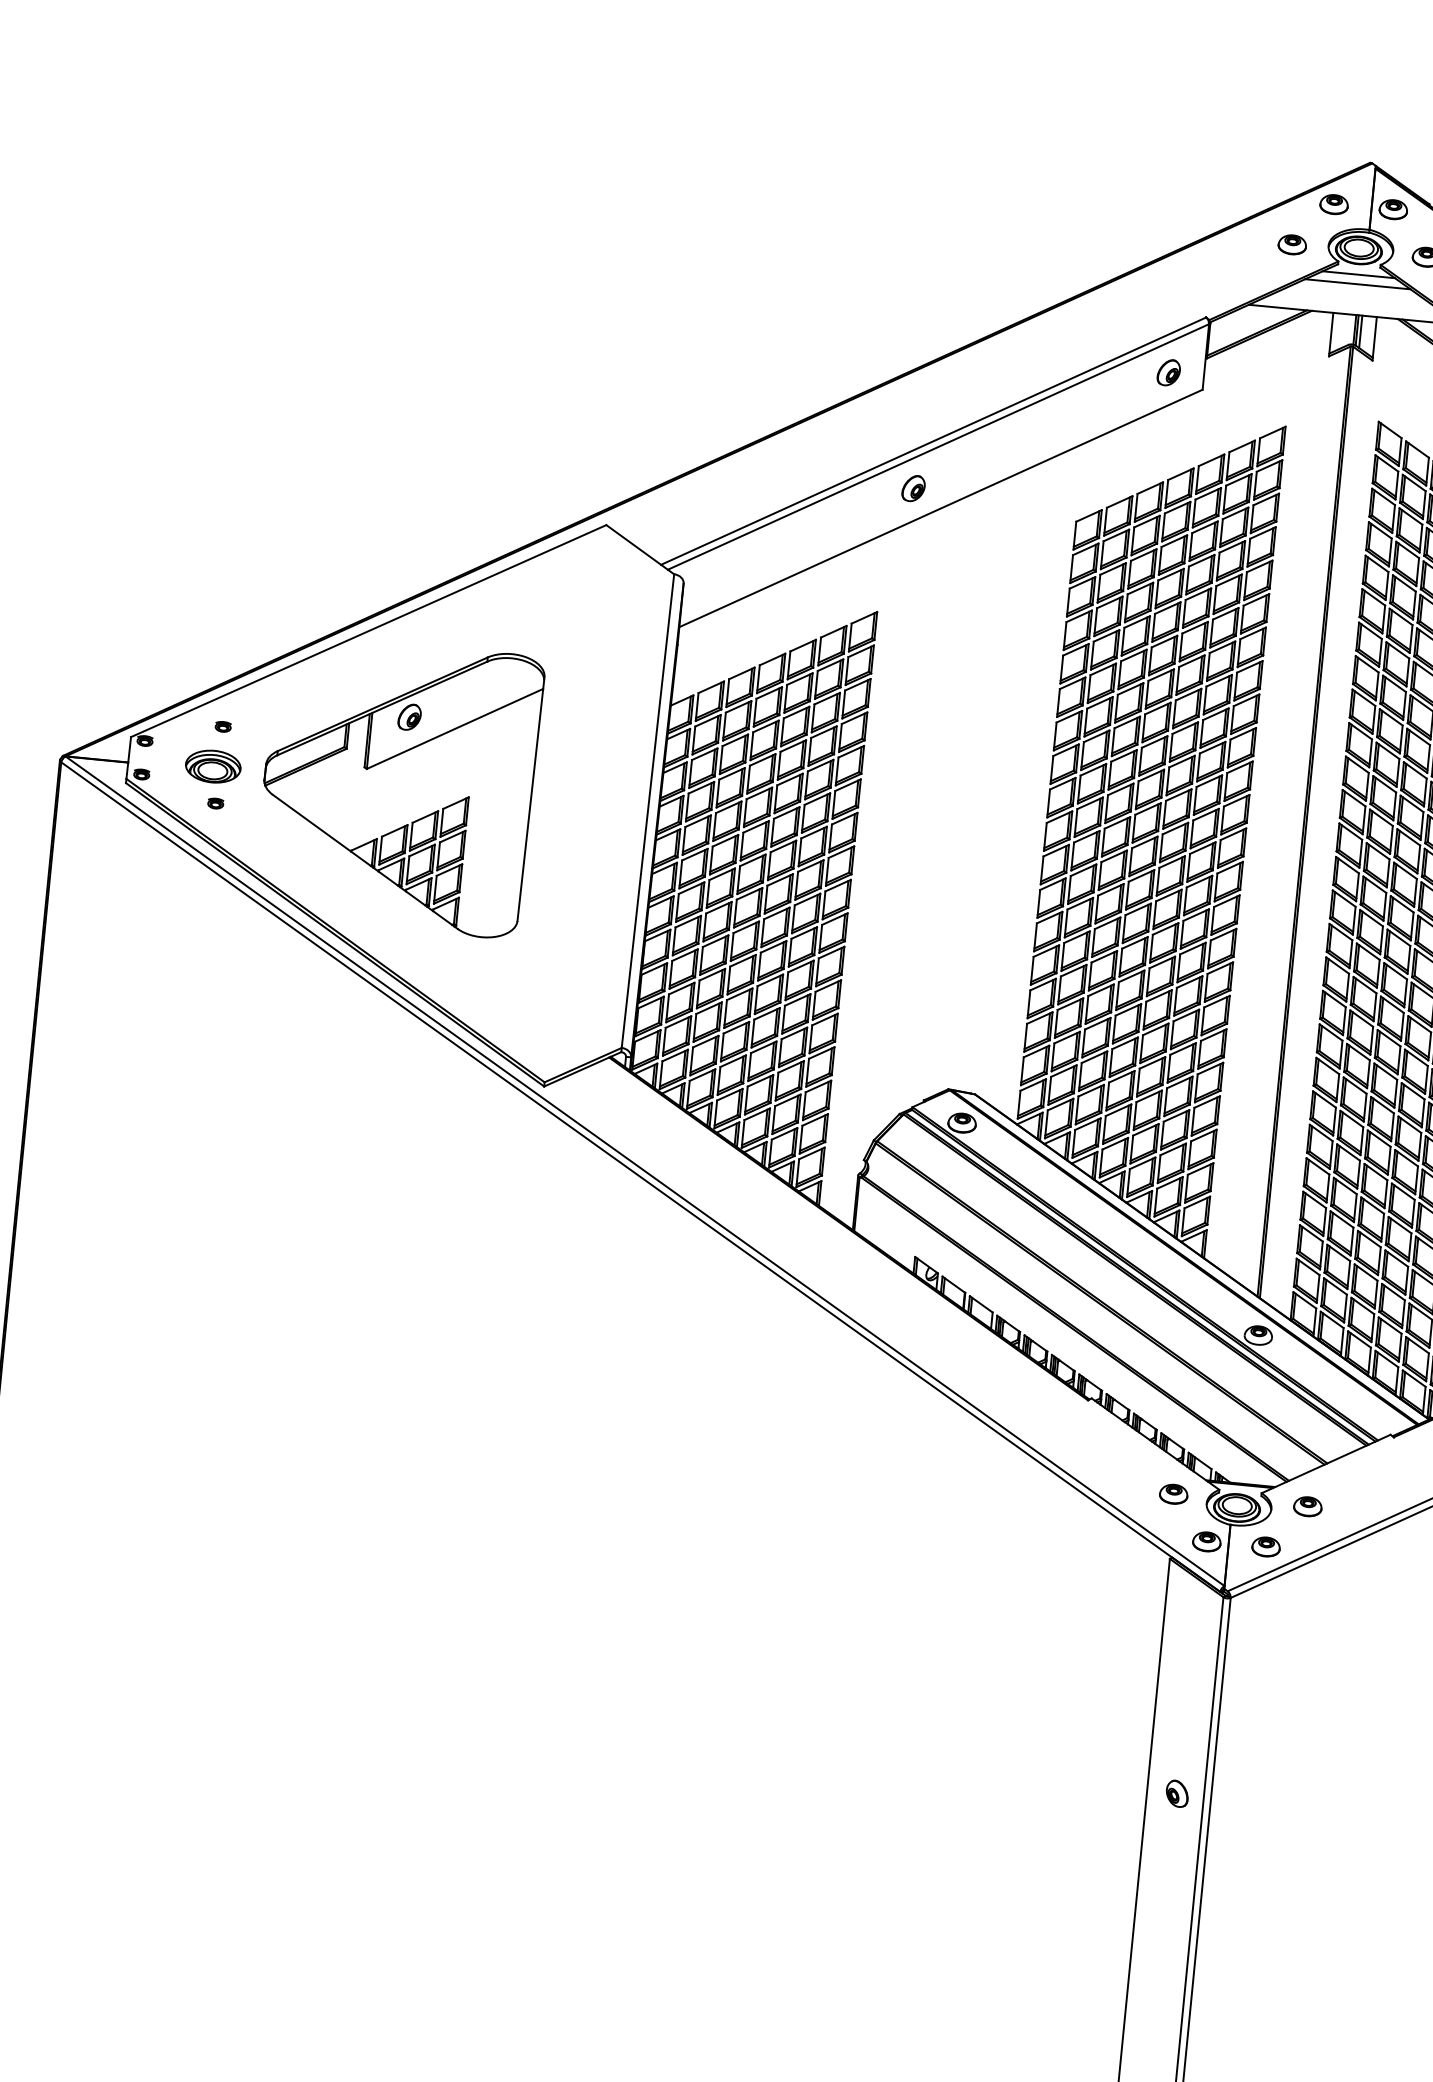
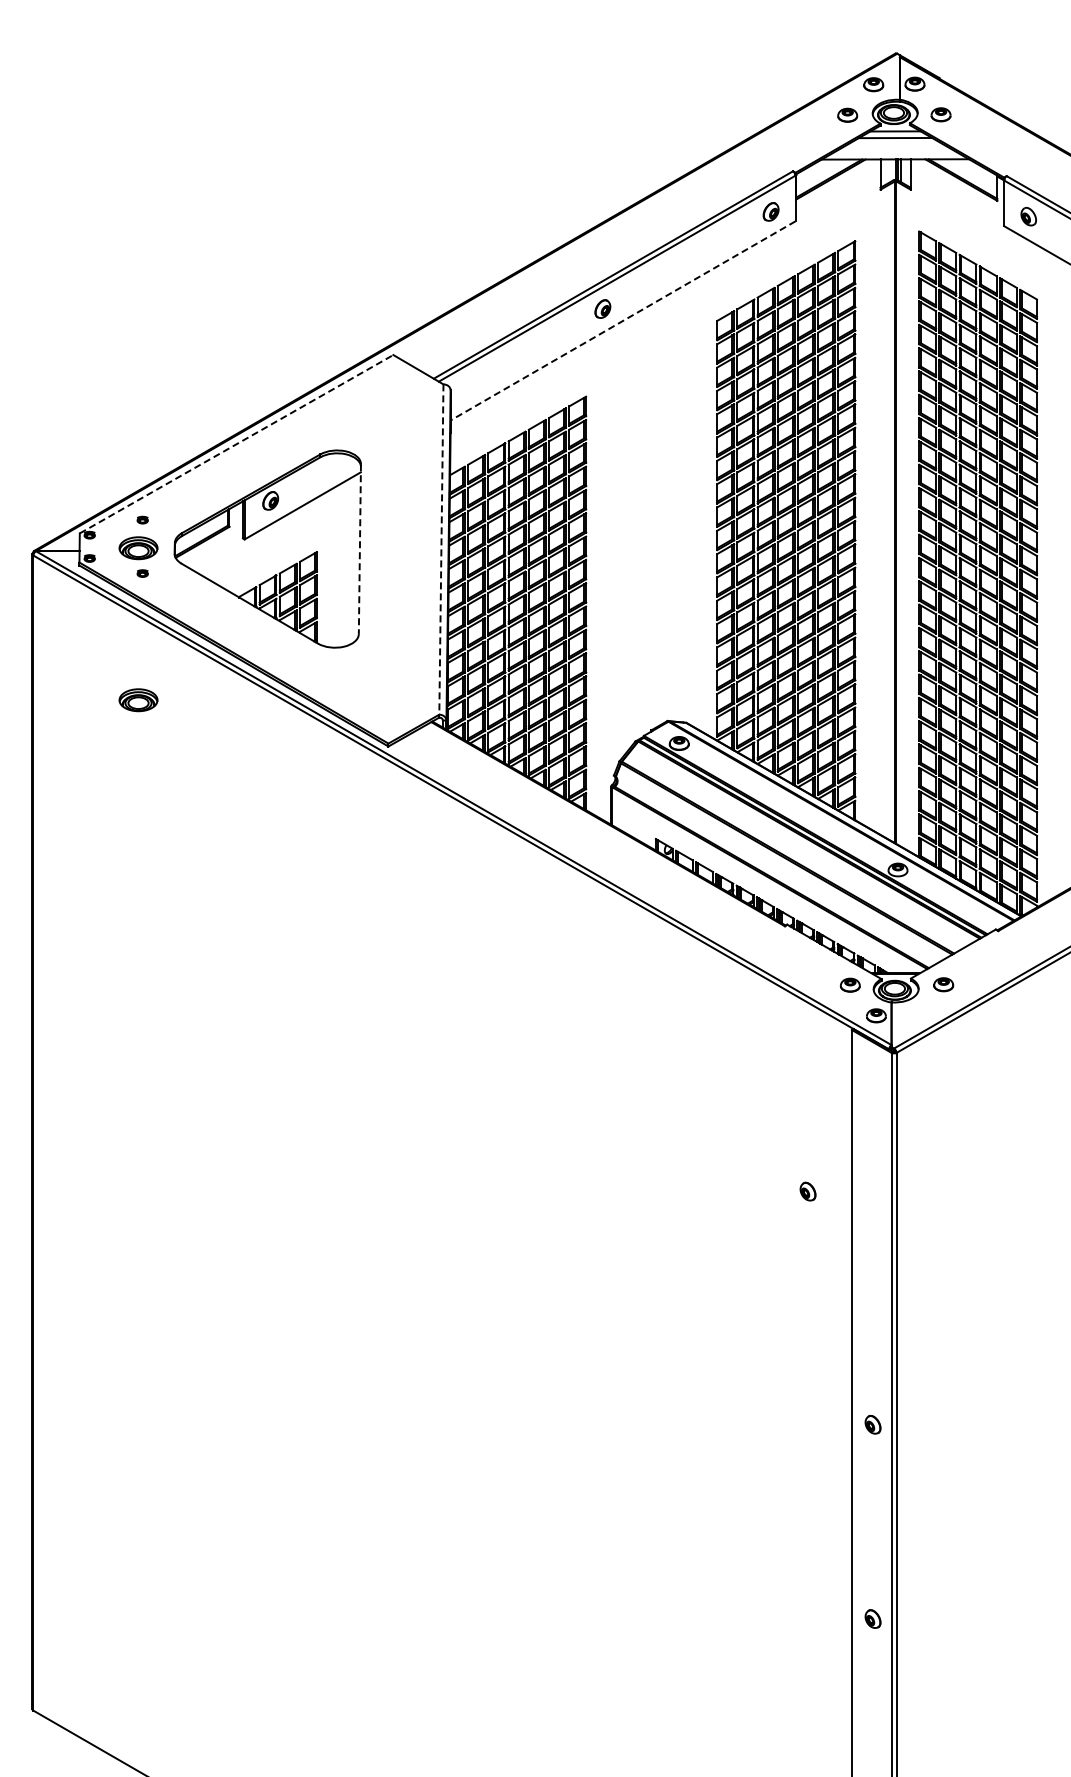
line: (940, 509) -> (622, 321), solid -> dashed
line: (370, 630) -> (237, 443), solid -> dashed
line: (530, 799) -> (359, 549), solid -> dashed
line: (647, 812) -> (441, 550), solid -> dashed
part: (191, 985) -> (138, 700), added
part: (1266, 1545) -> (917, 1014), removed
part: (1176, 1793) -> (807, 1191), moved

